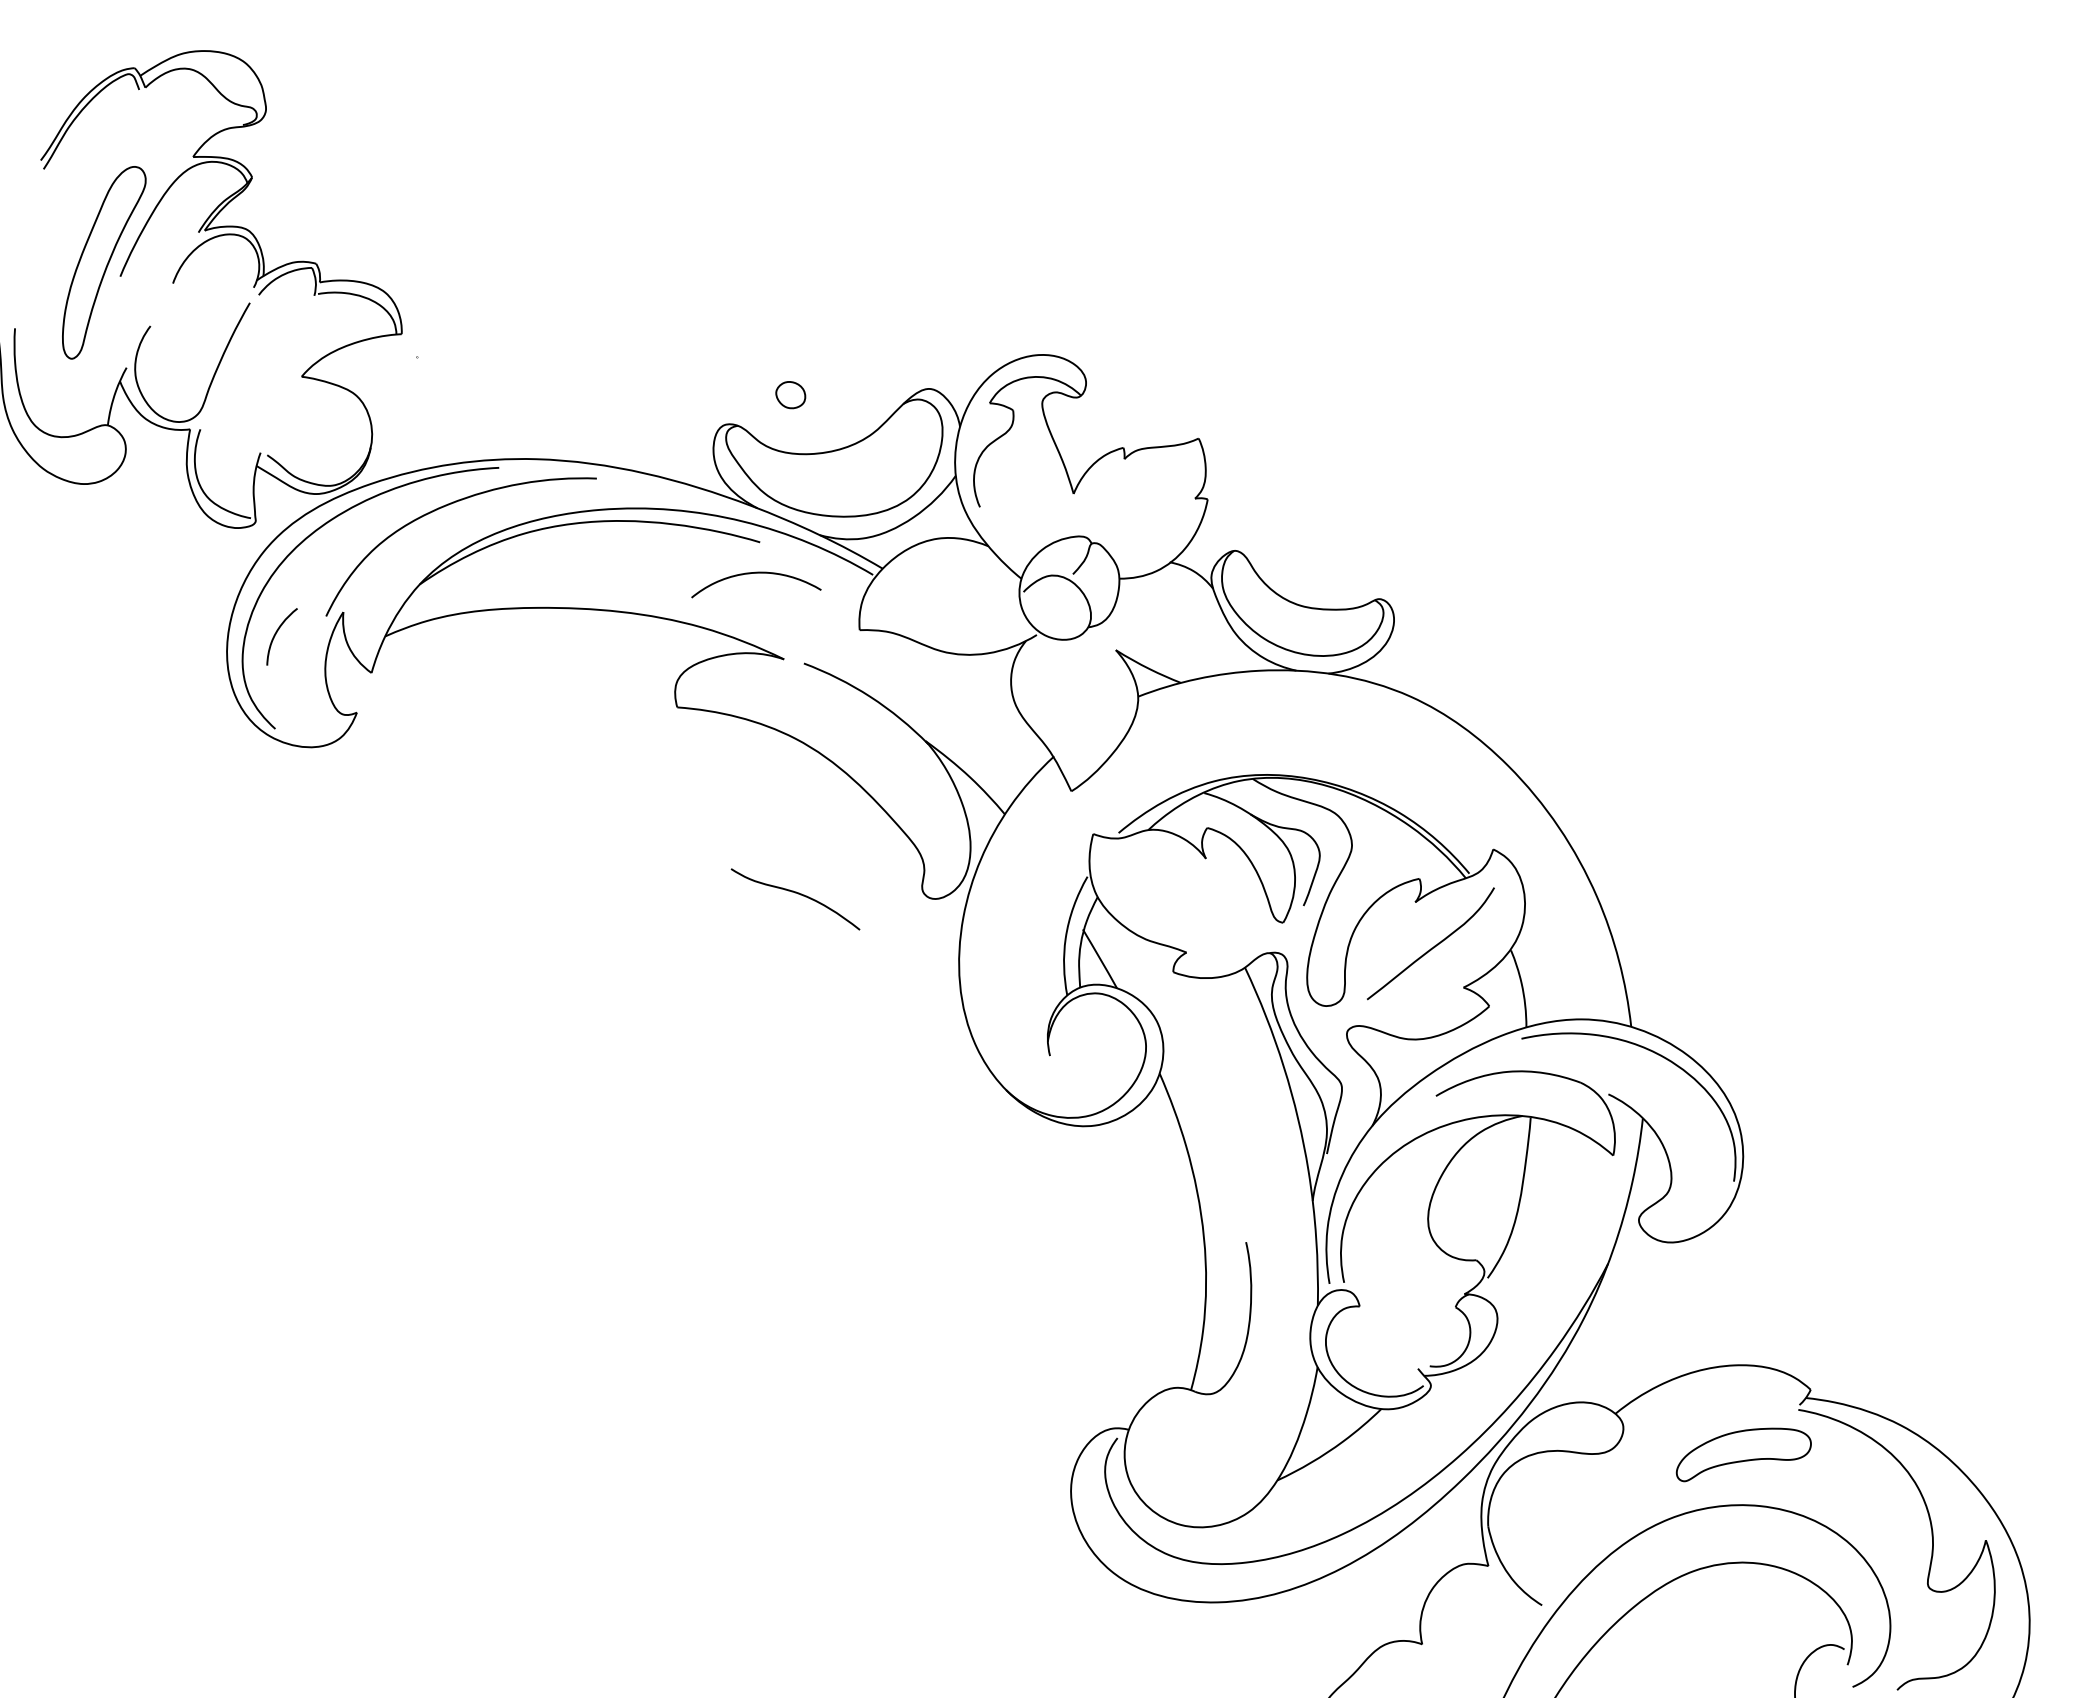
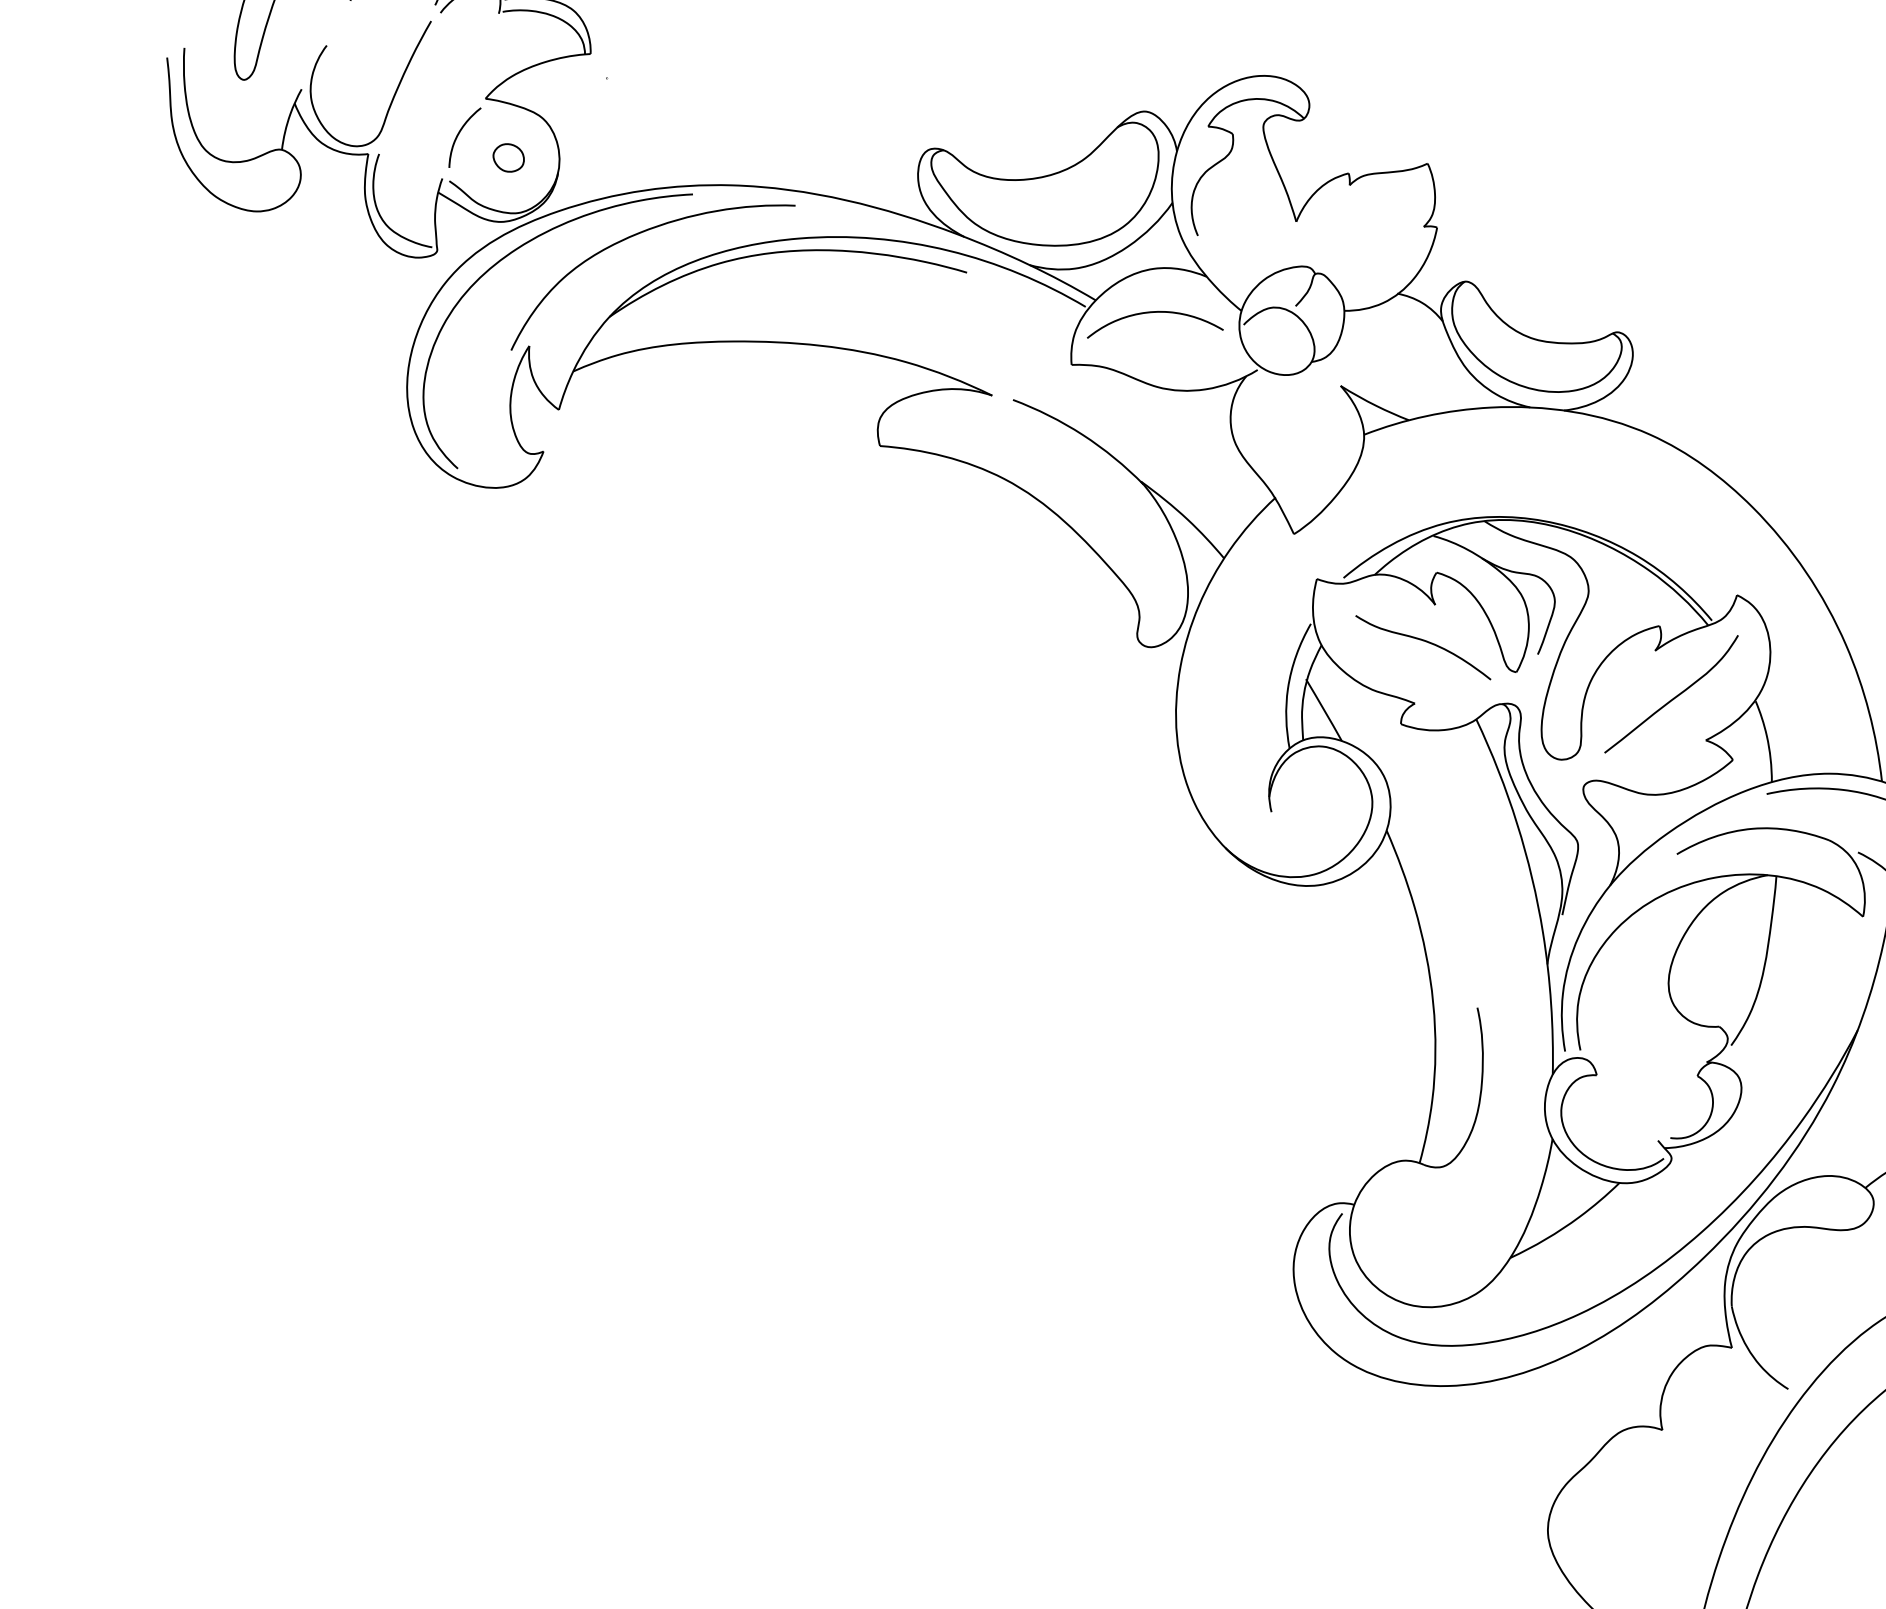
part: (790, 395) -> (508, 158), moved
curve: (756, 573) -> (1155, 312), moved
curve: (276, 634) -> (459, 135), moved
curve: (798, 894) -> (1426, 642), moved

